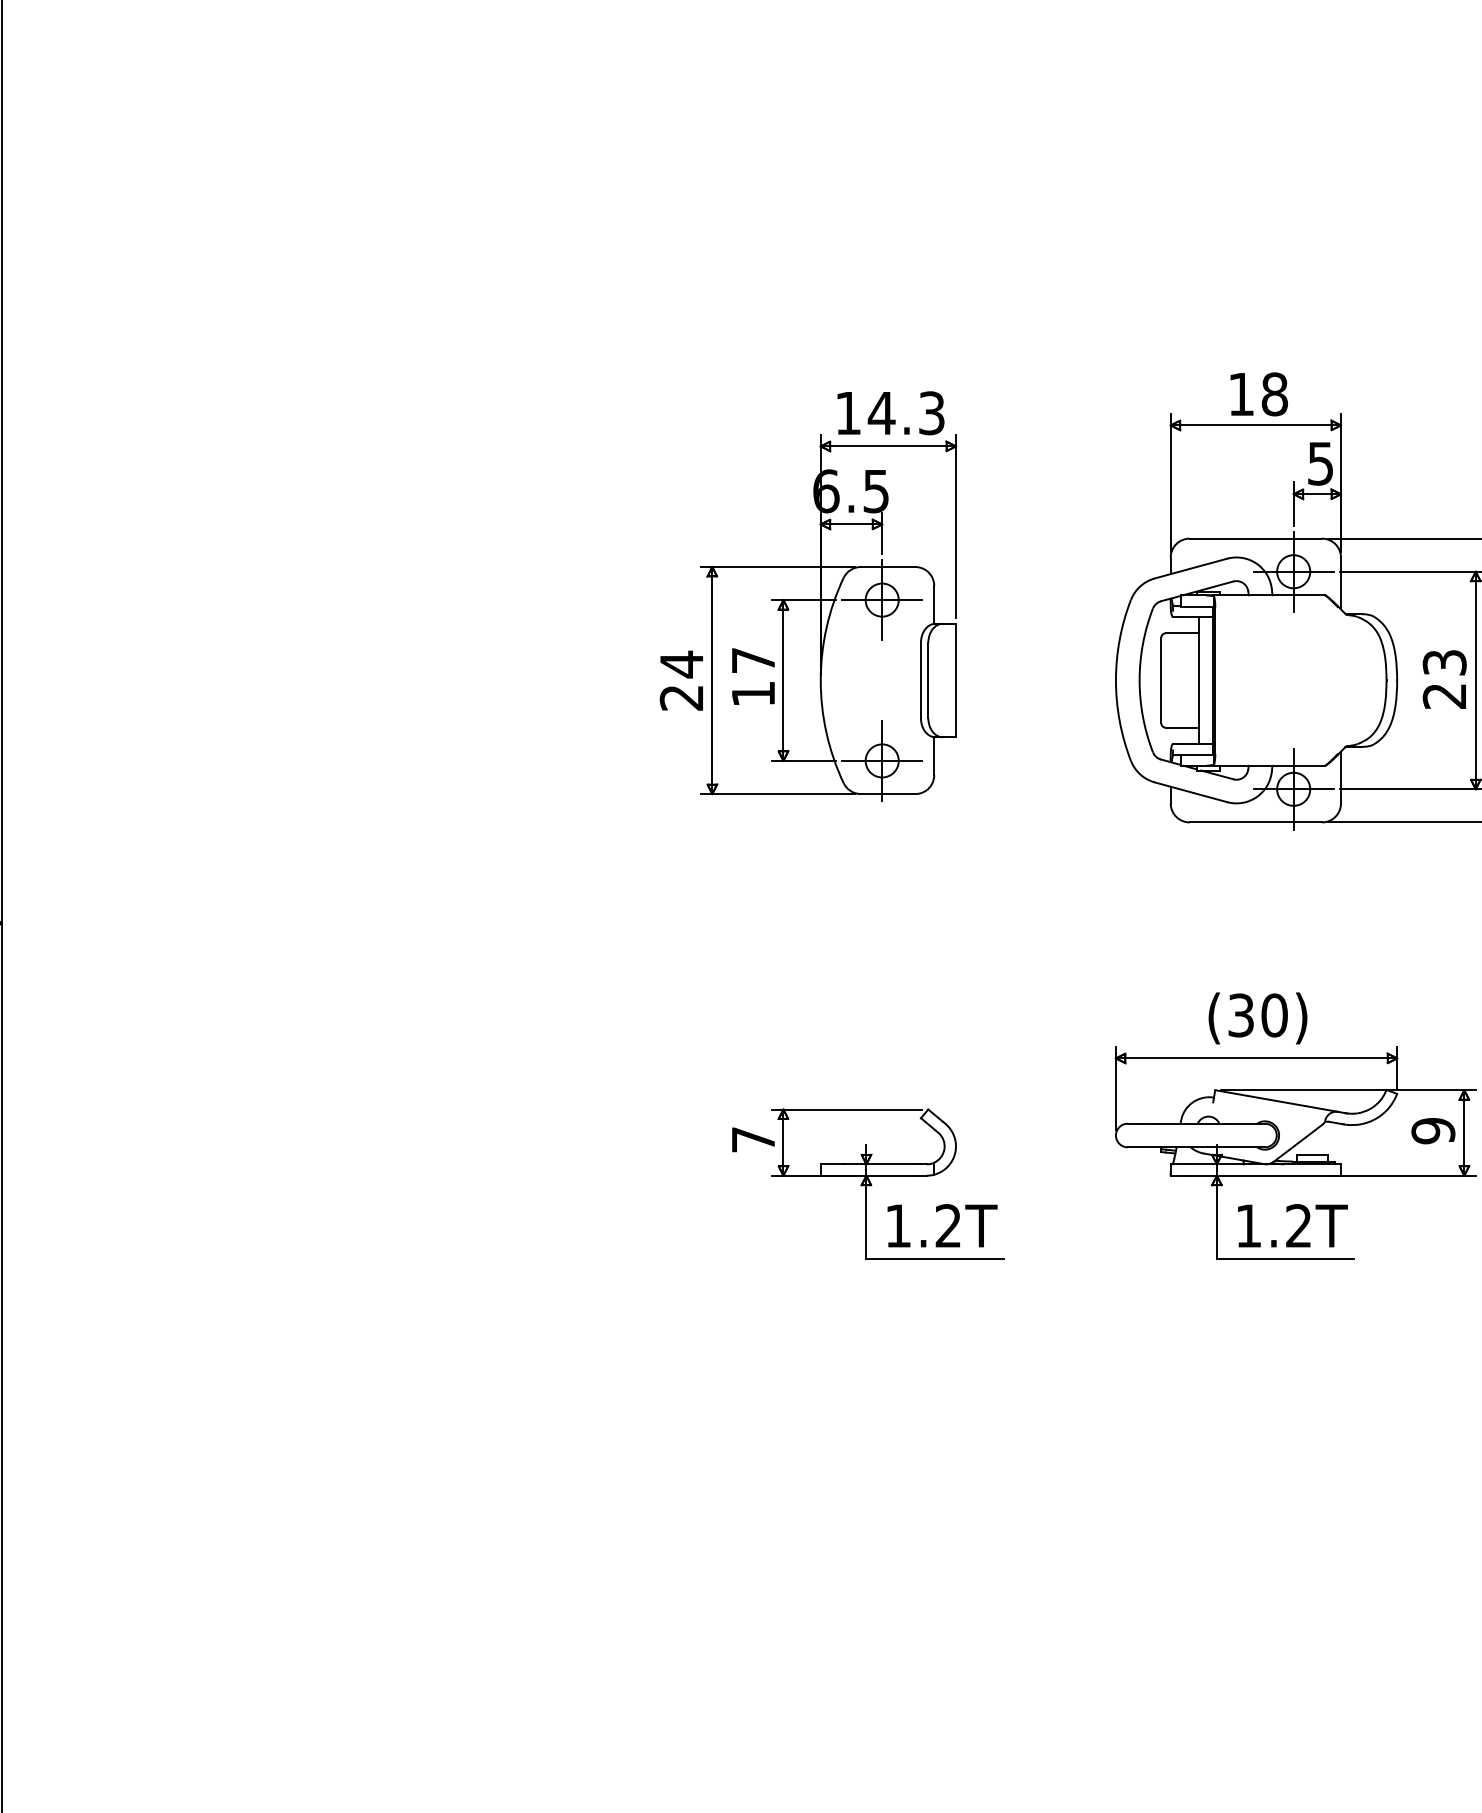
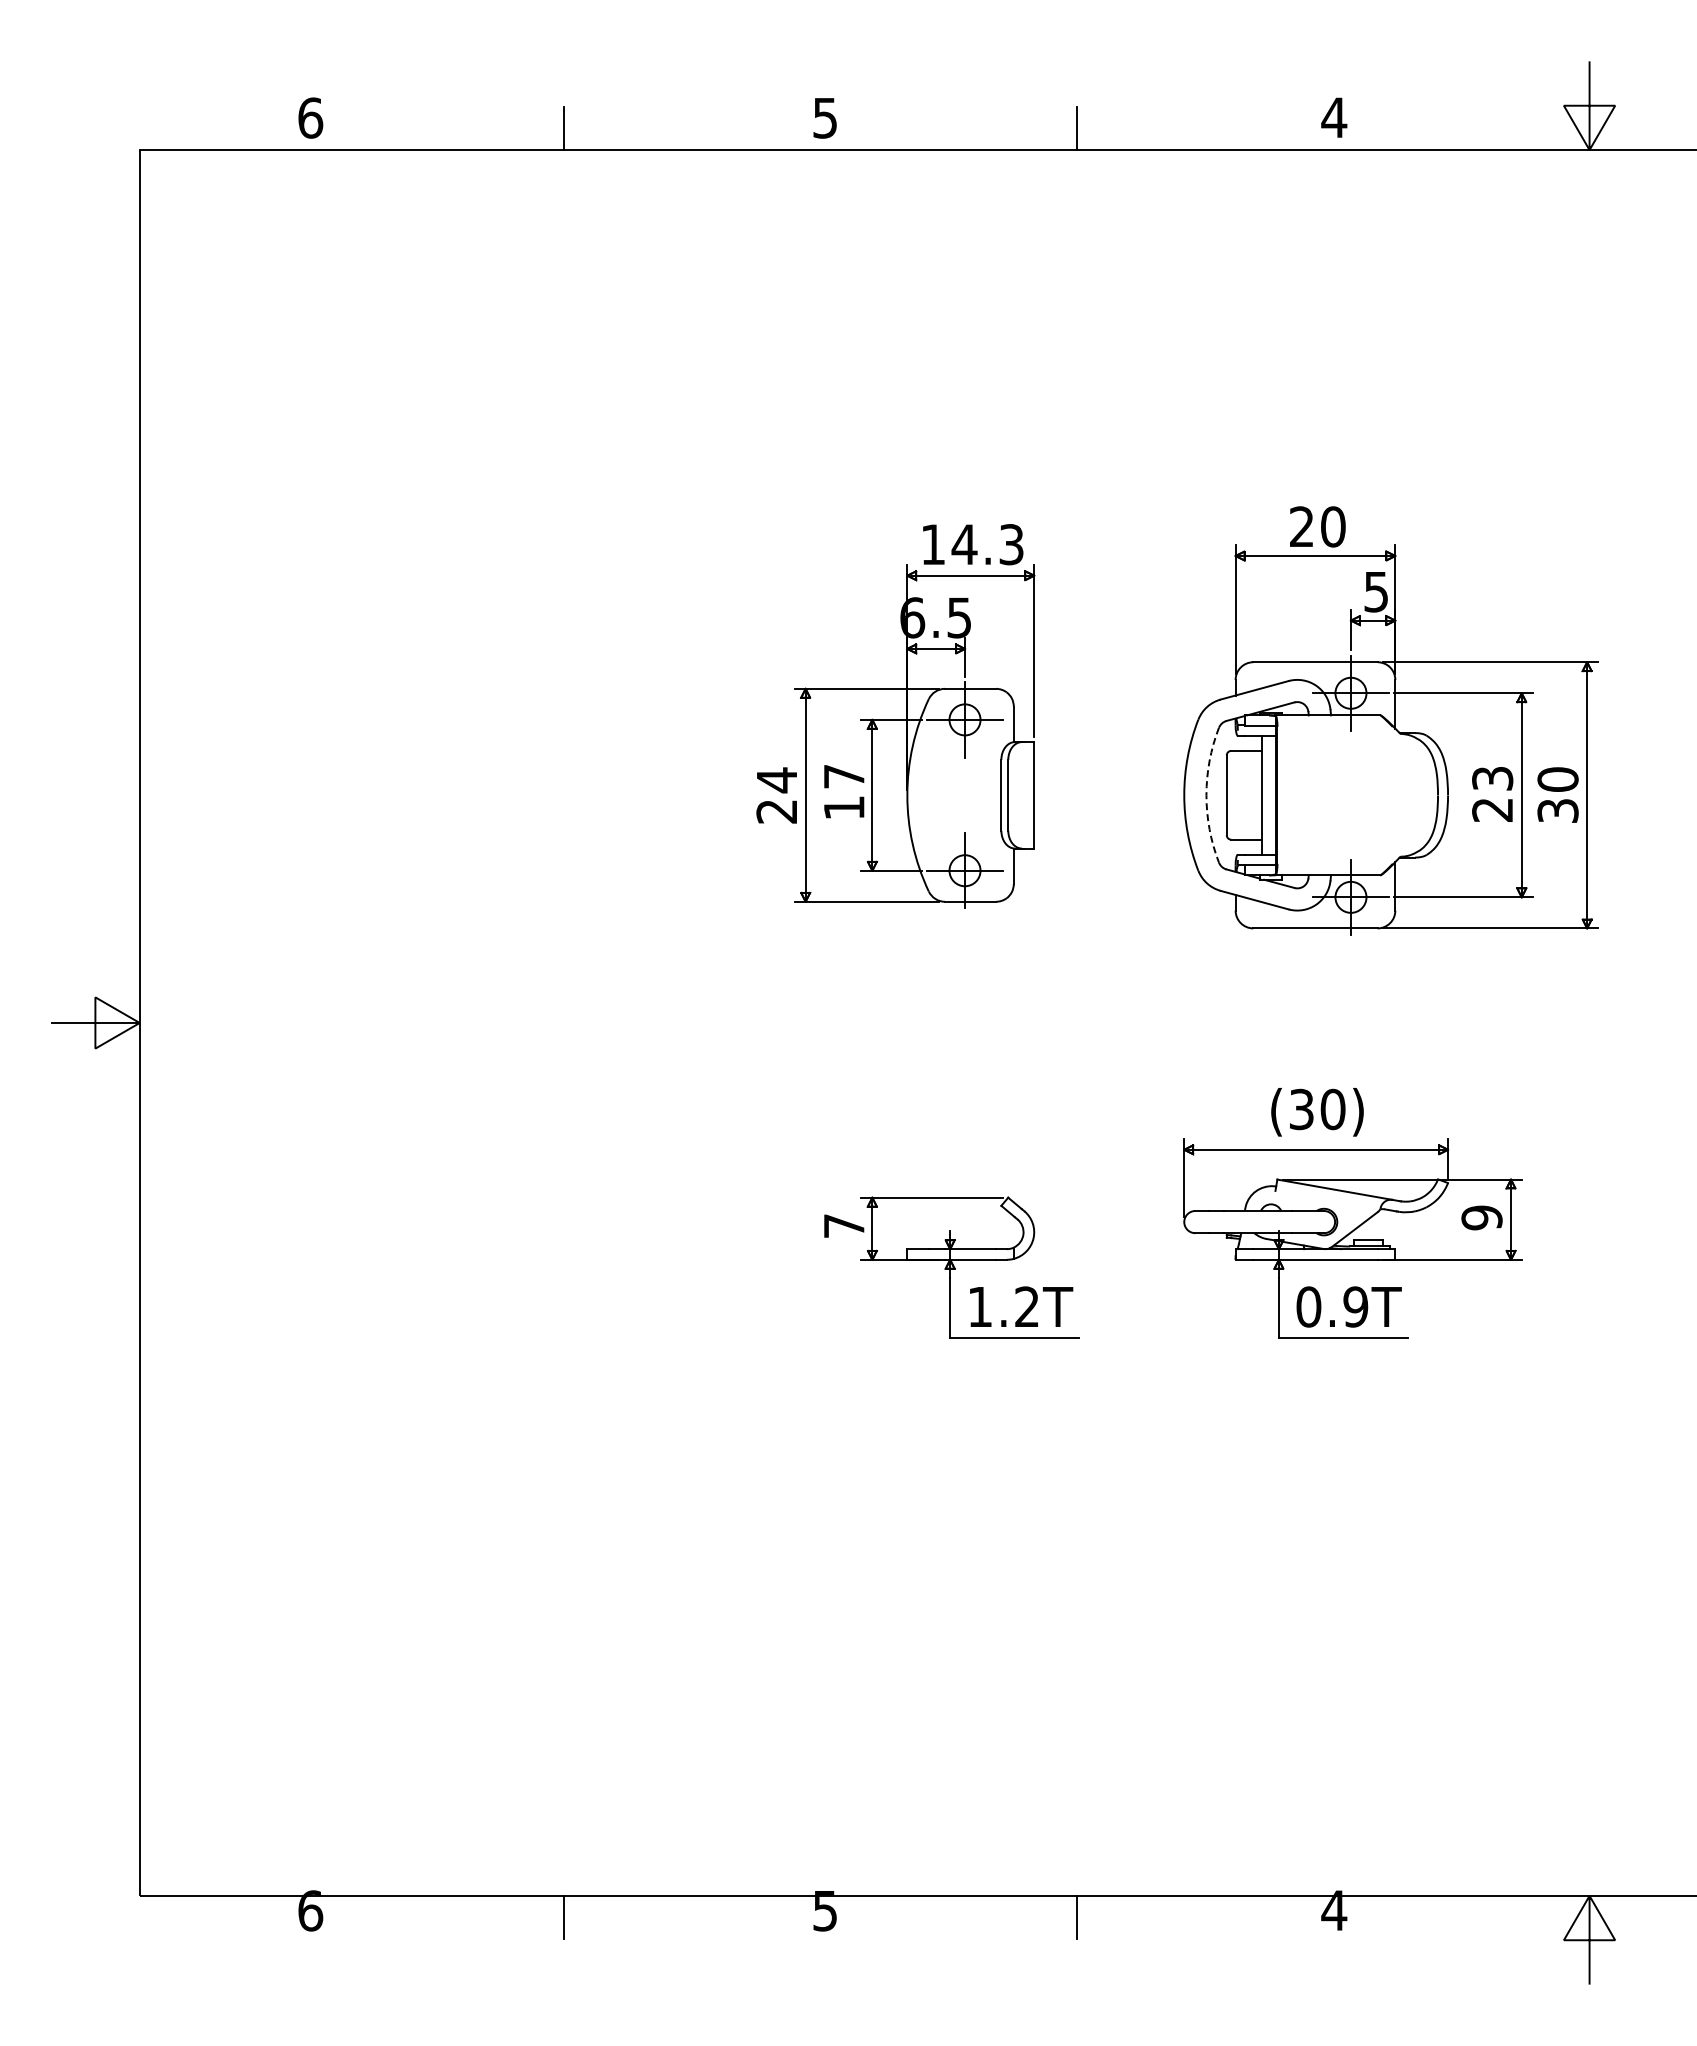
text: (1258, 393) -> (1317, 526), 18 -> 20
arc: (1139, 680) -> (1206, 795), solid -> dashed
text: (1273, 1225) -> (1332, 1306), 1.2T -> 0.9T

